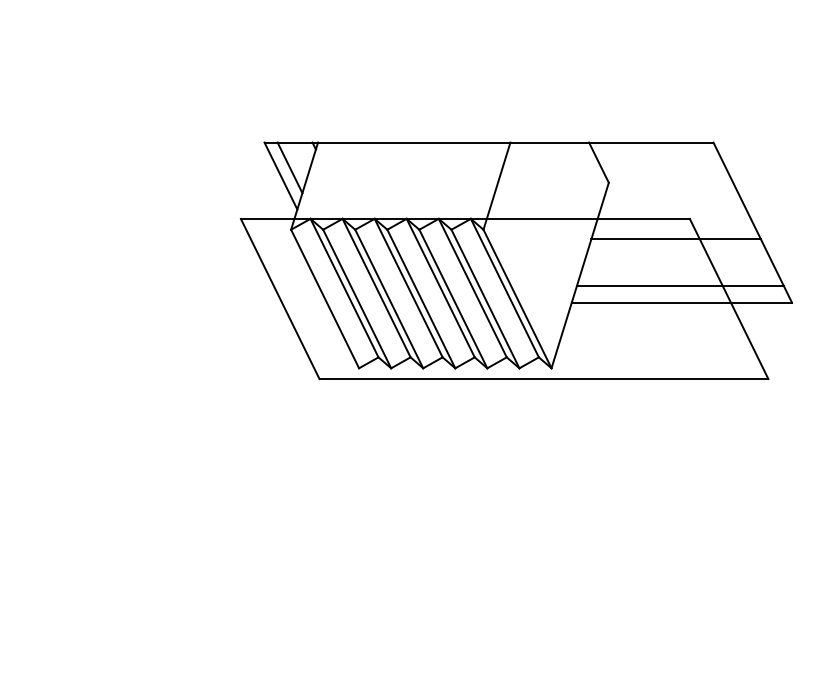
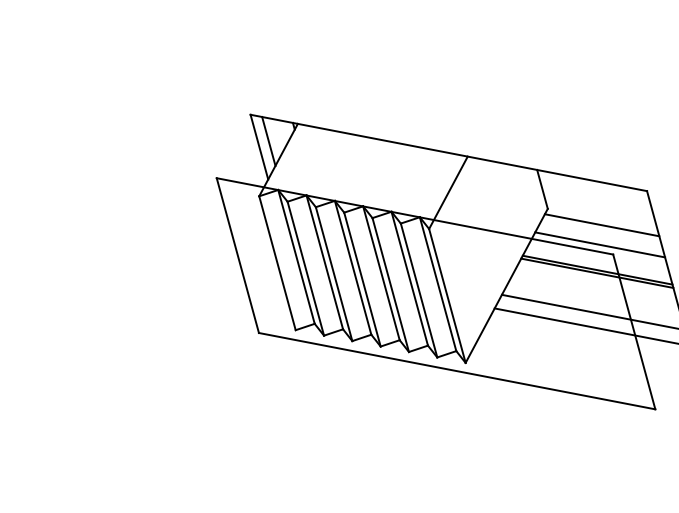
line: (671, 189) -> (602, 225), added
line: (673, 211) -> (600, 245), added
line: (676, 242) -> (597, 273), added

